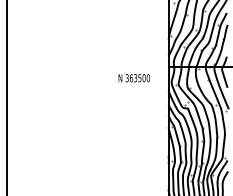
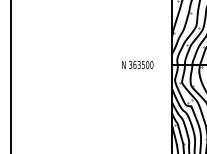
text: (133, 78) -> (136, 65), moved

